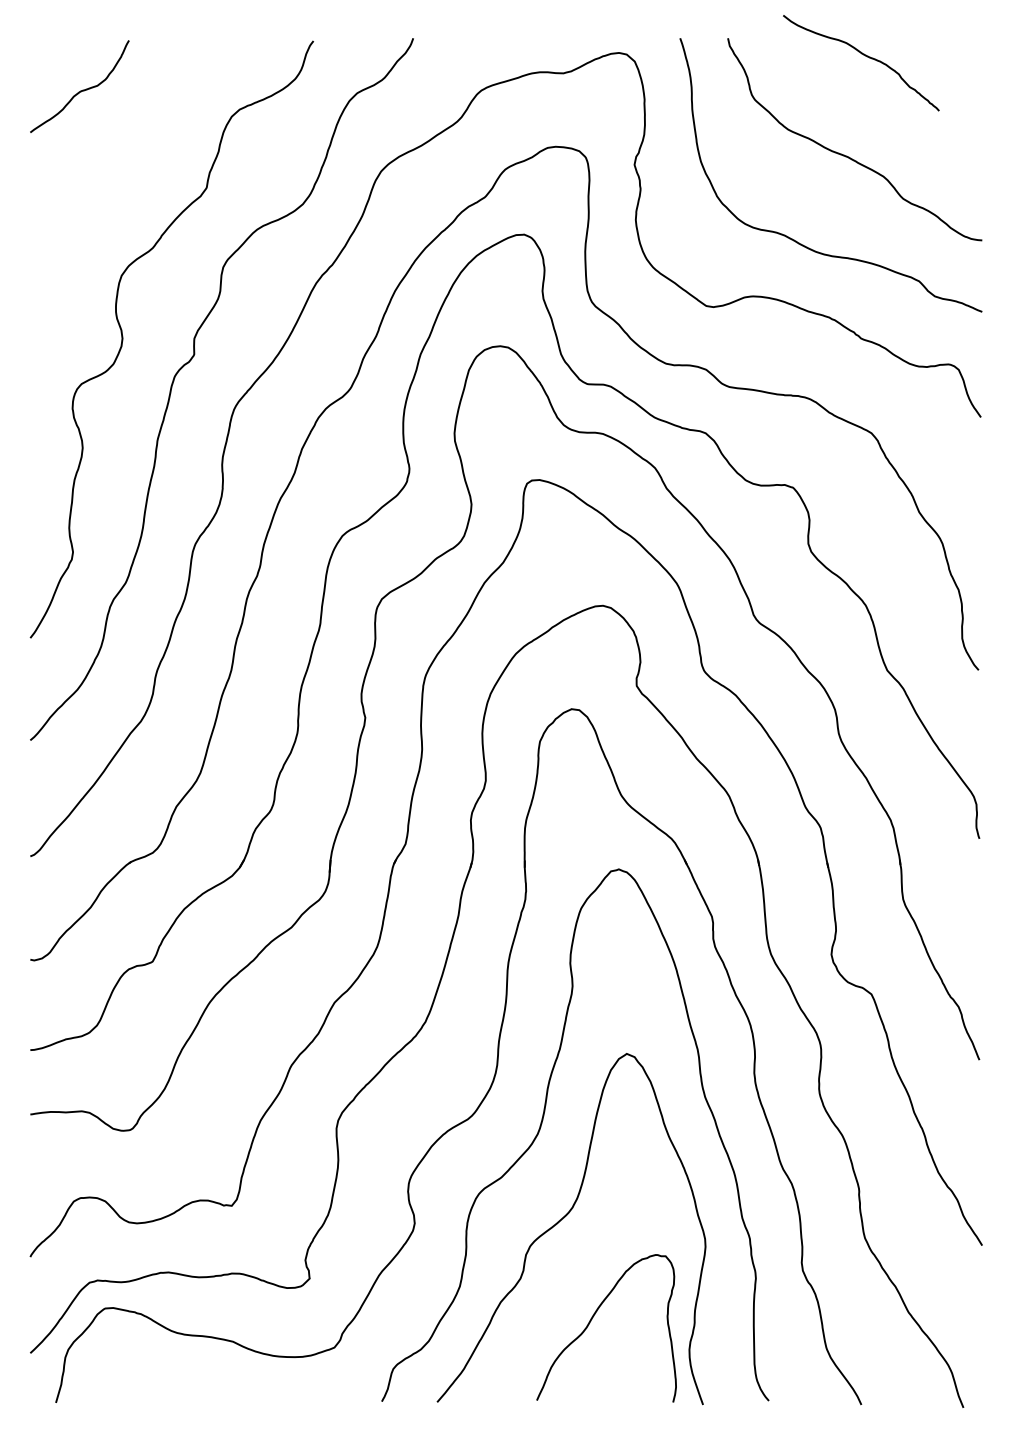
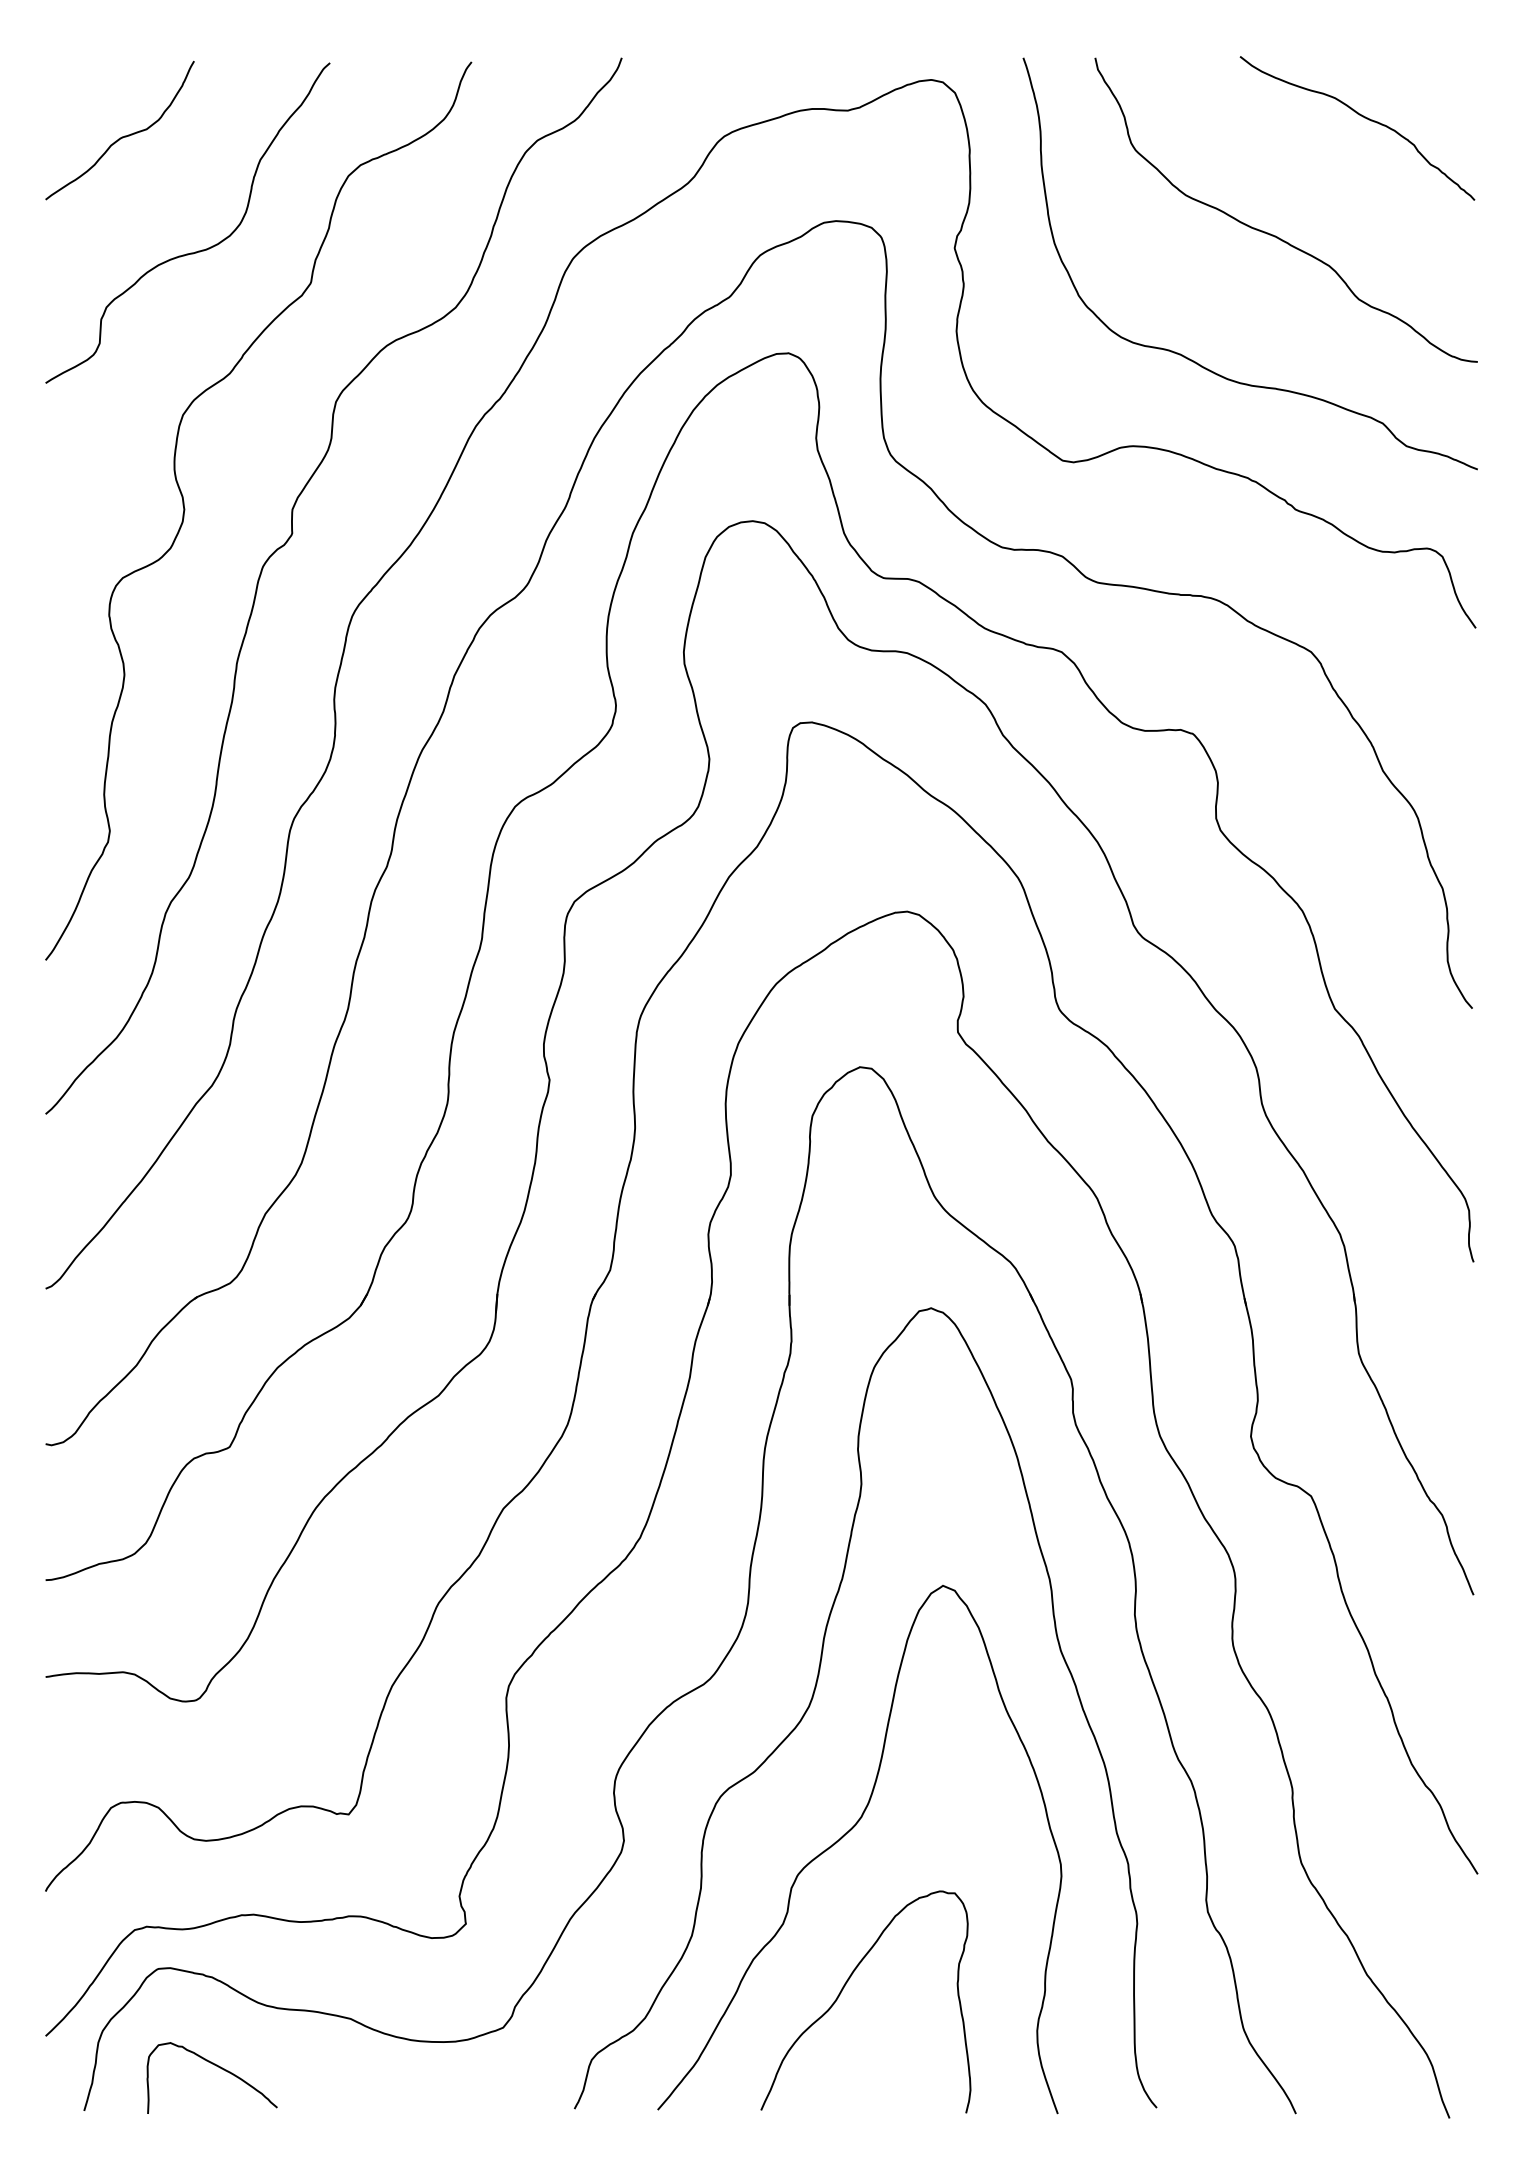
curve: (865, 56) -> (1363, 118), moved
curve: (130, 166) -> (196, 250), added
curve: (591, 1321) -> (843, 1991), moved
curve: (143, 1373) -> (215, 2066), added

